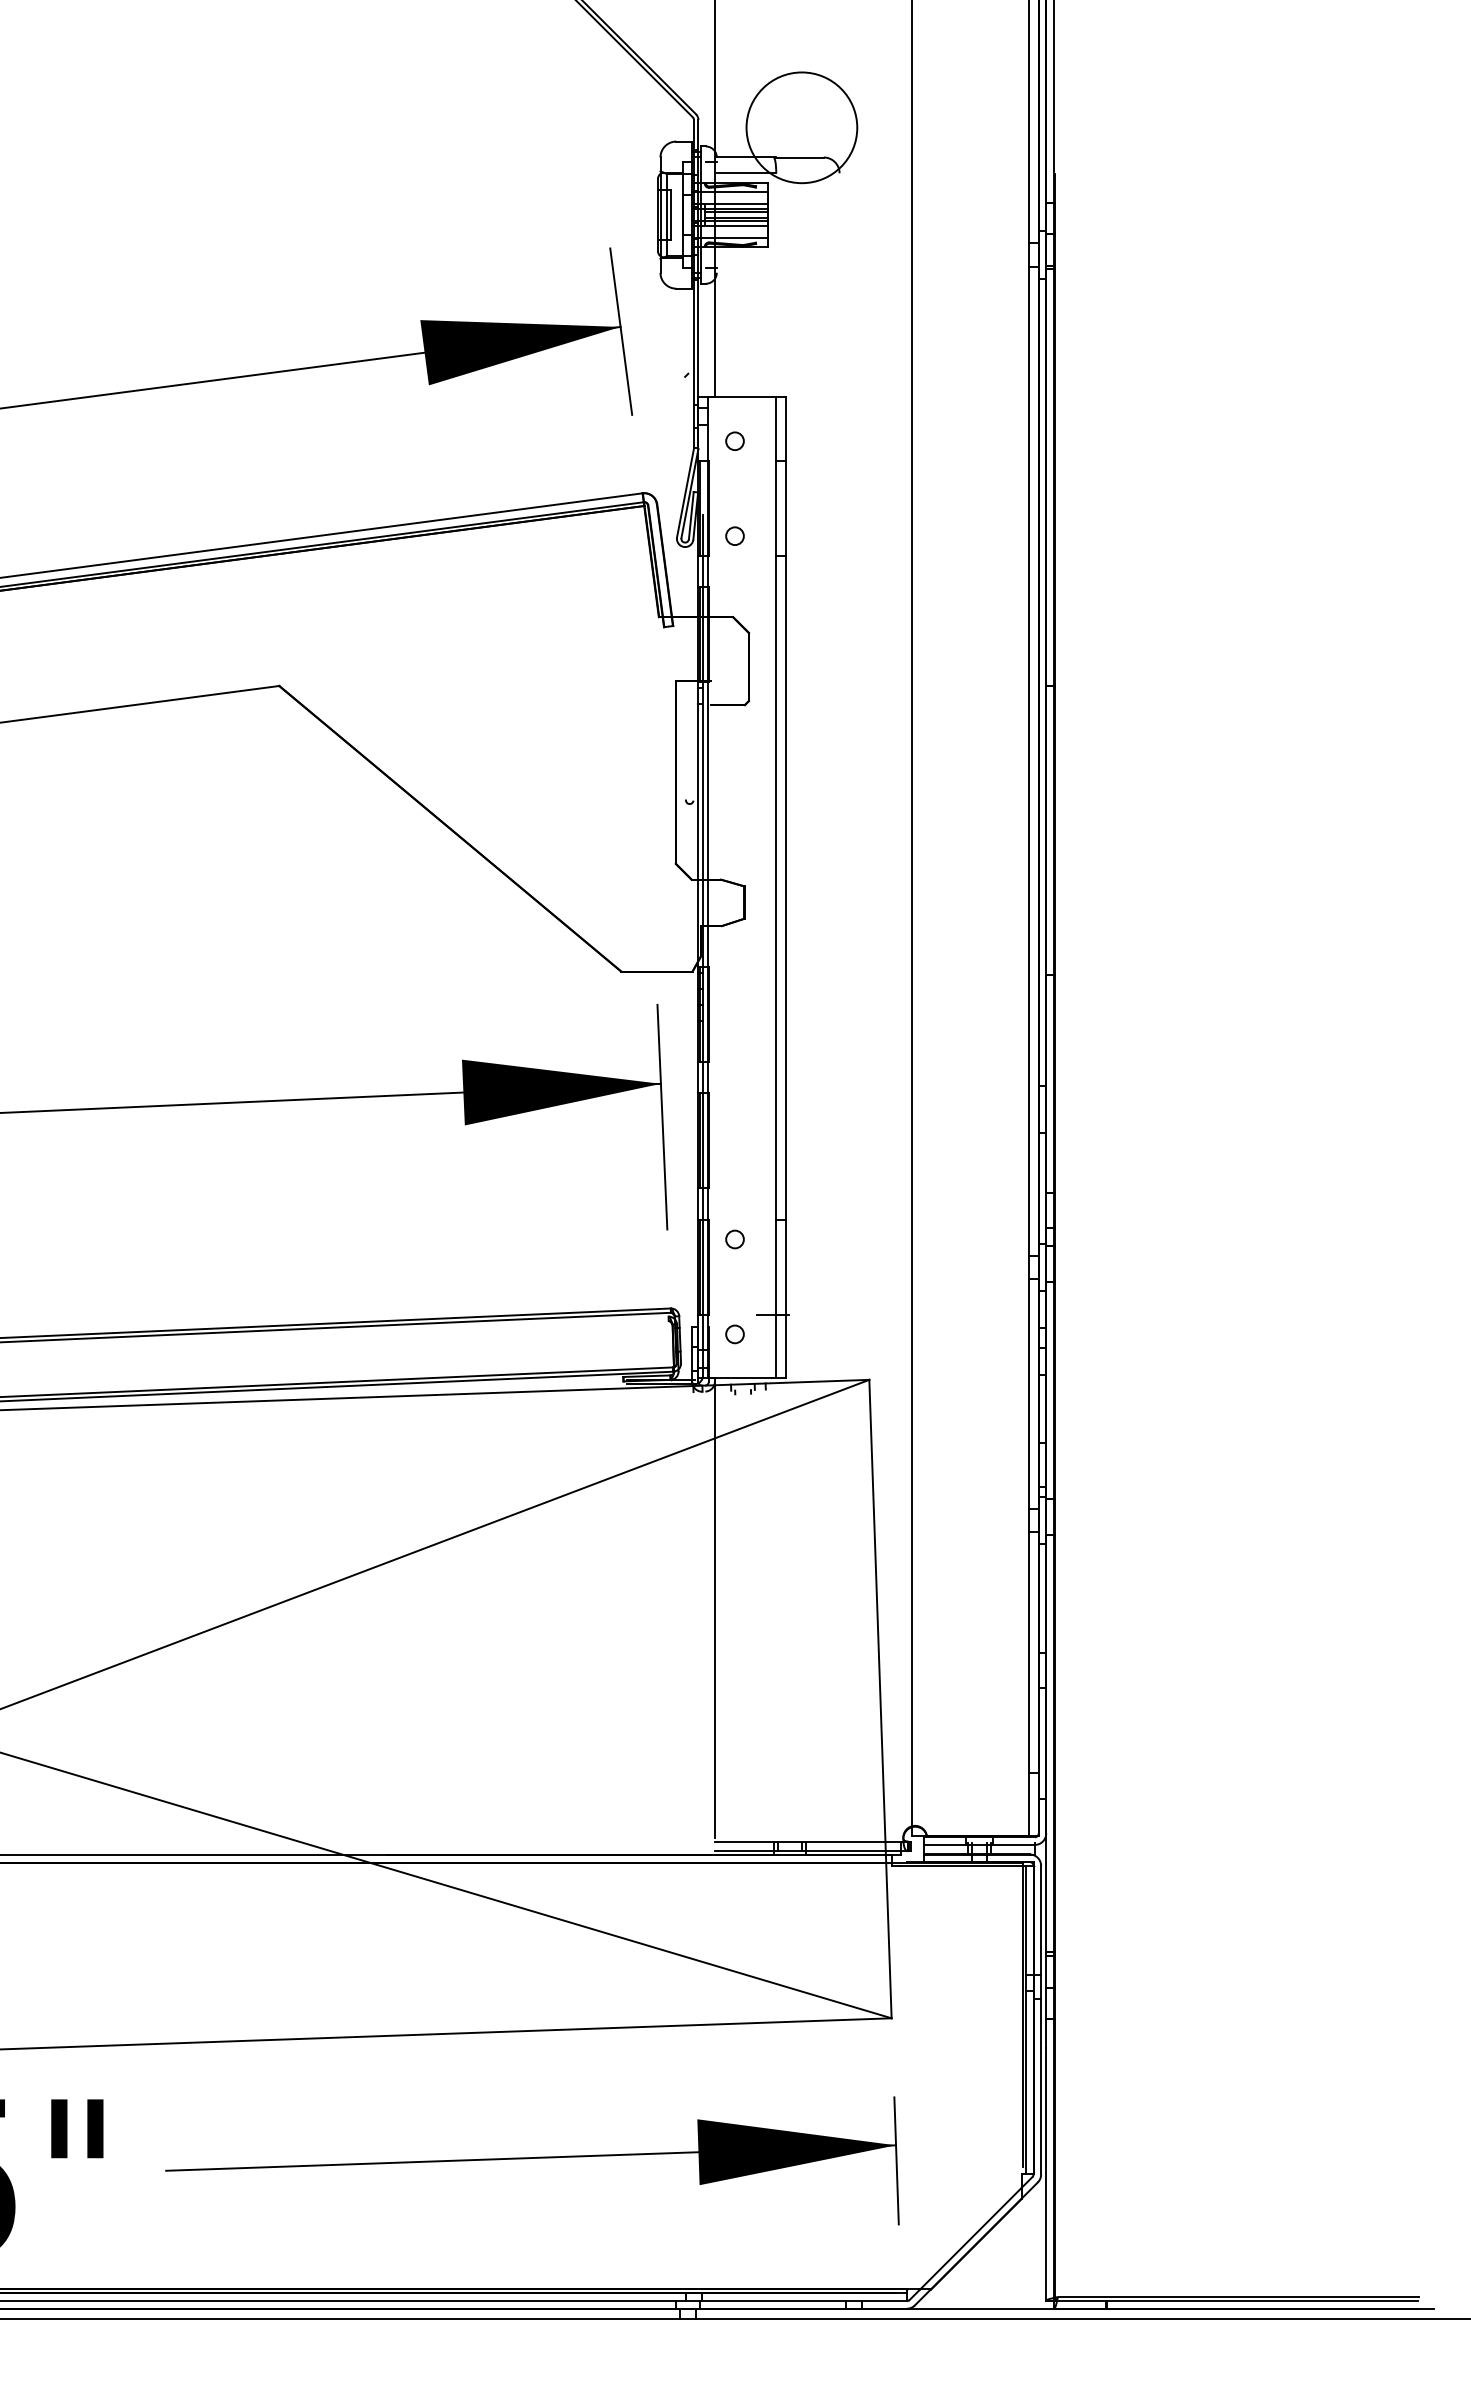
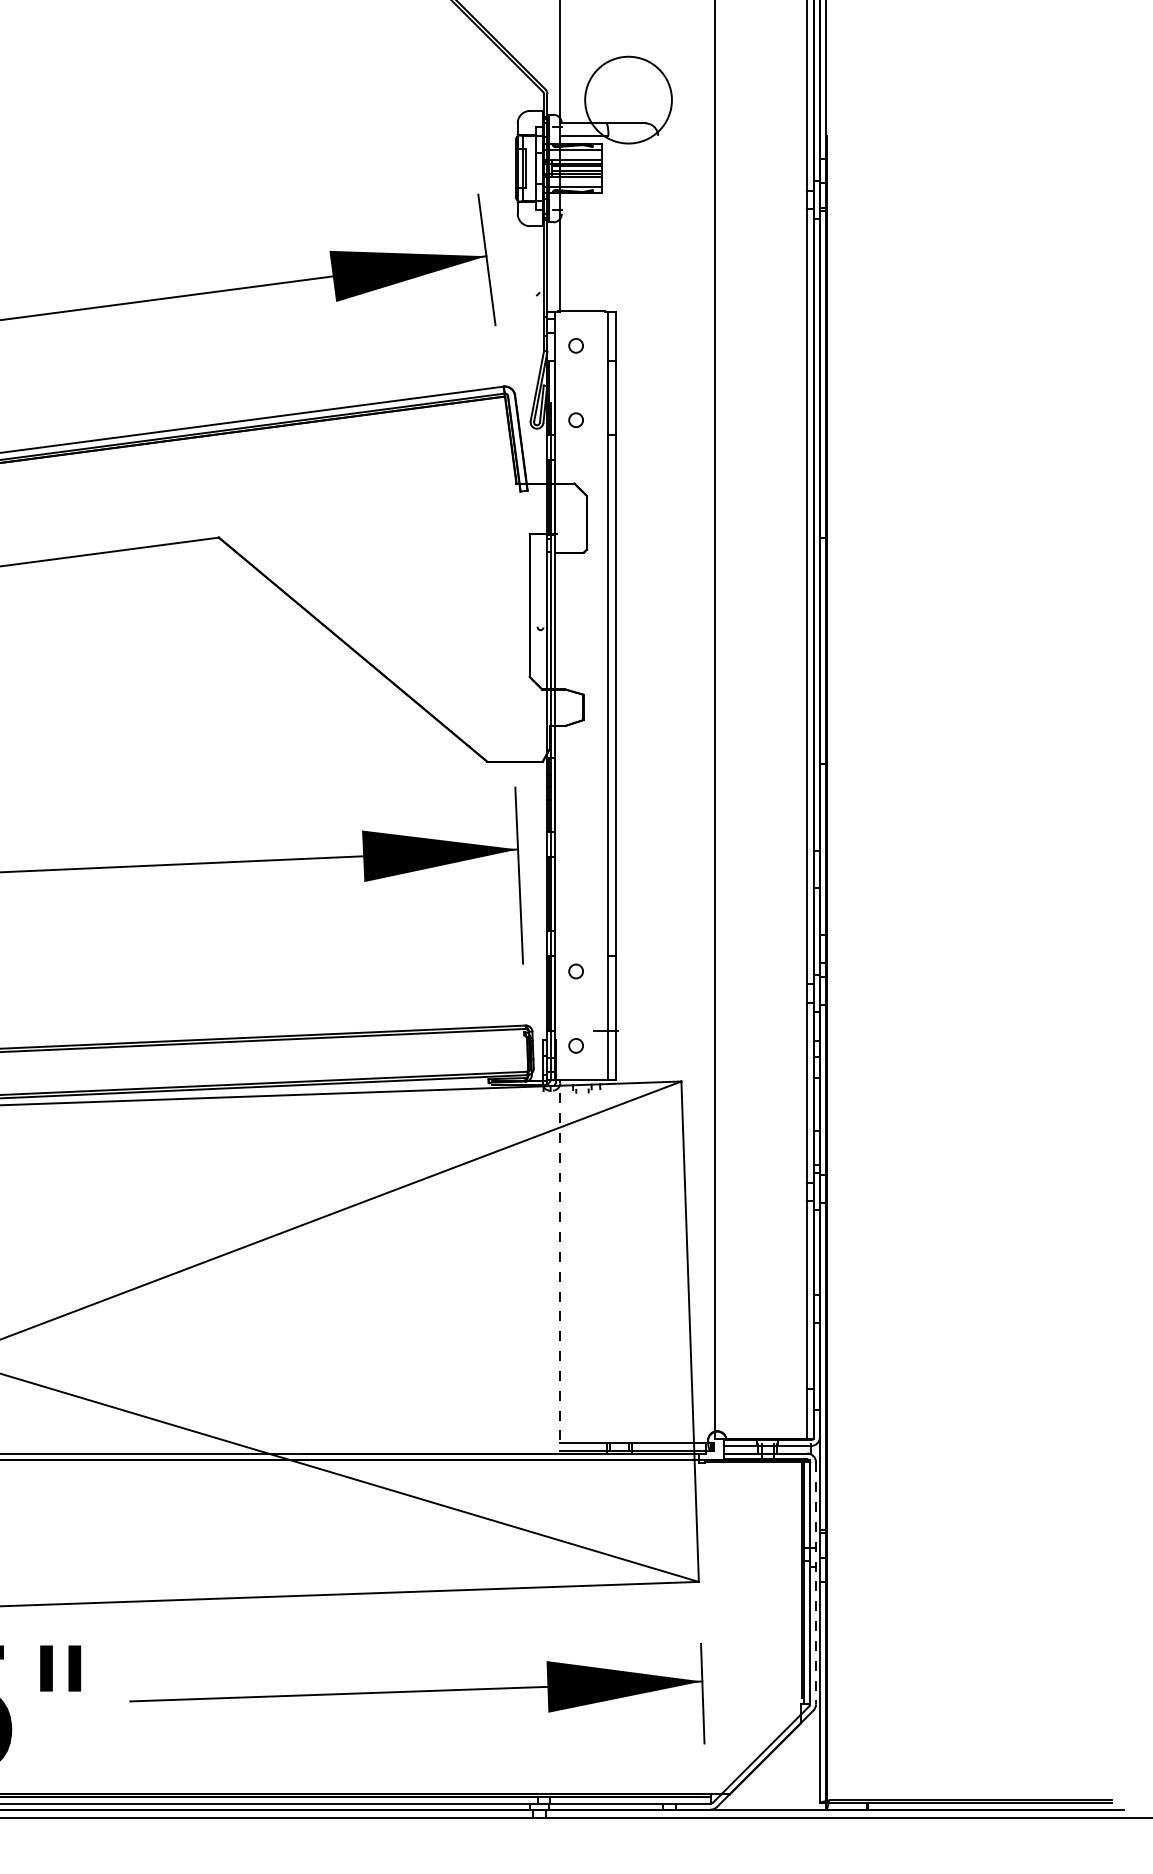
line: (714, 1607) -> (560, 1259), solid -> dashed
line: (1041, 2020) -> (816, 1583), solid -> dashed

